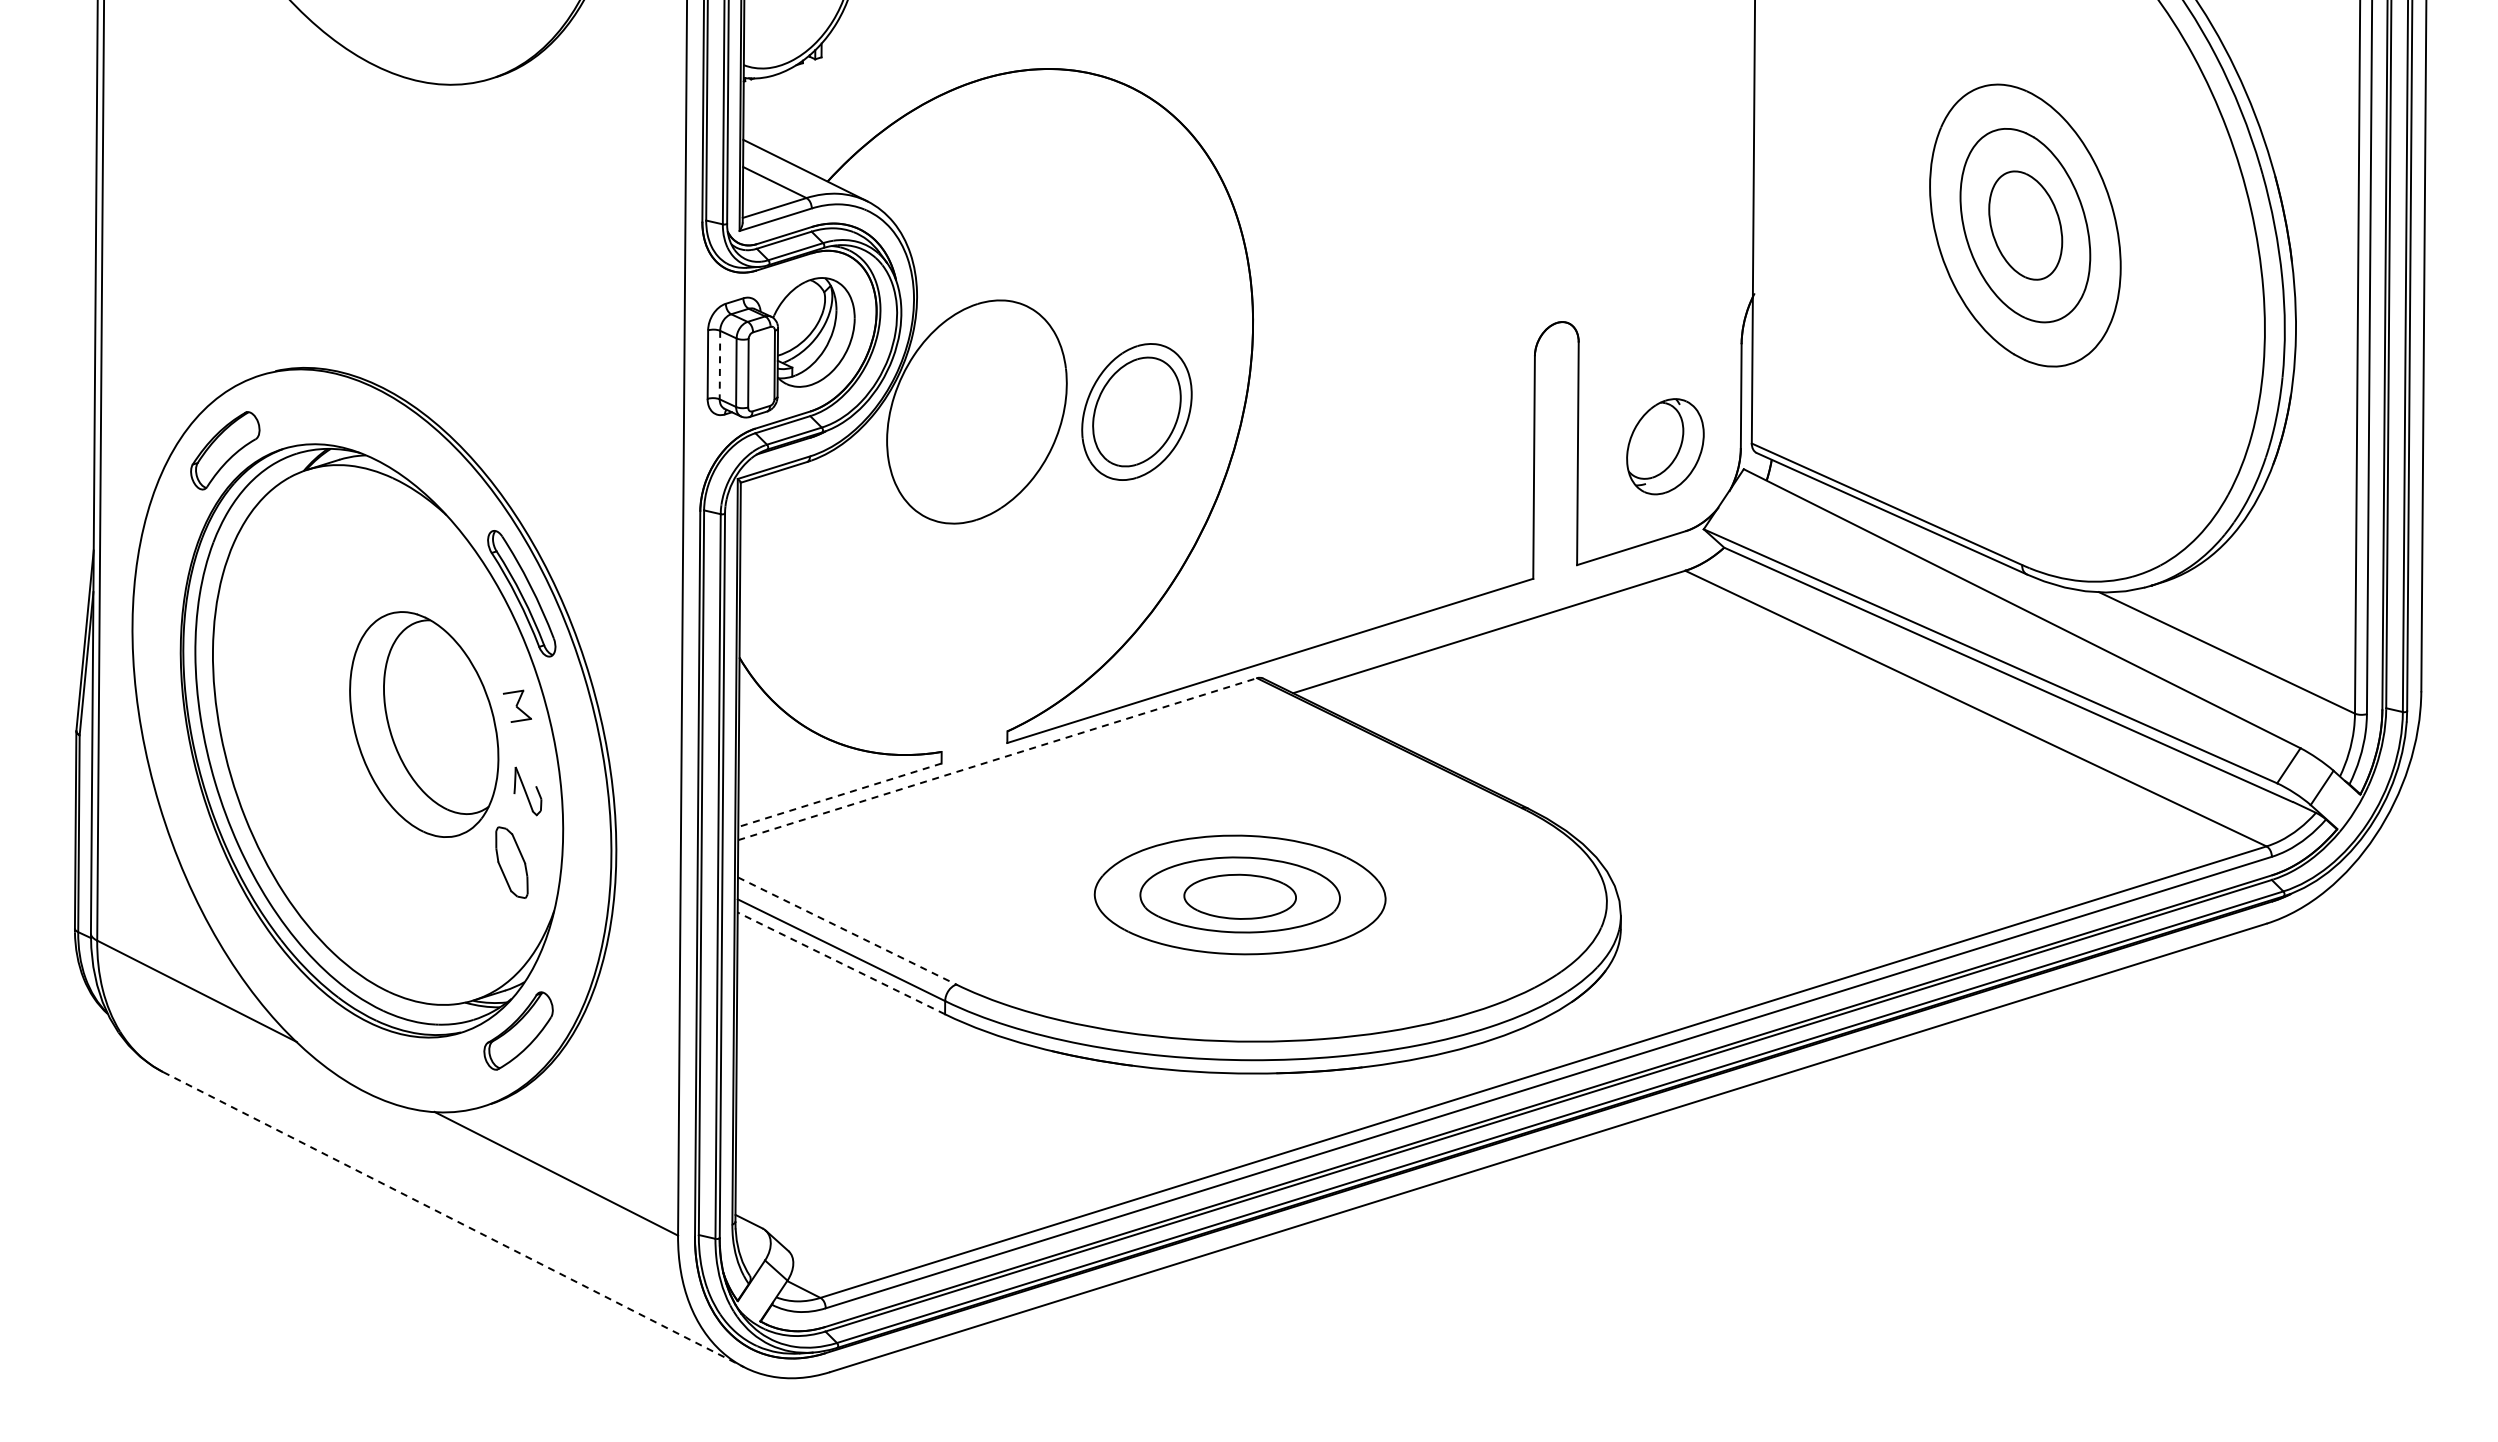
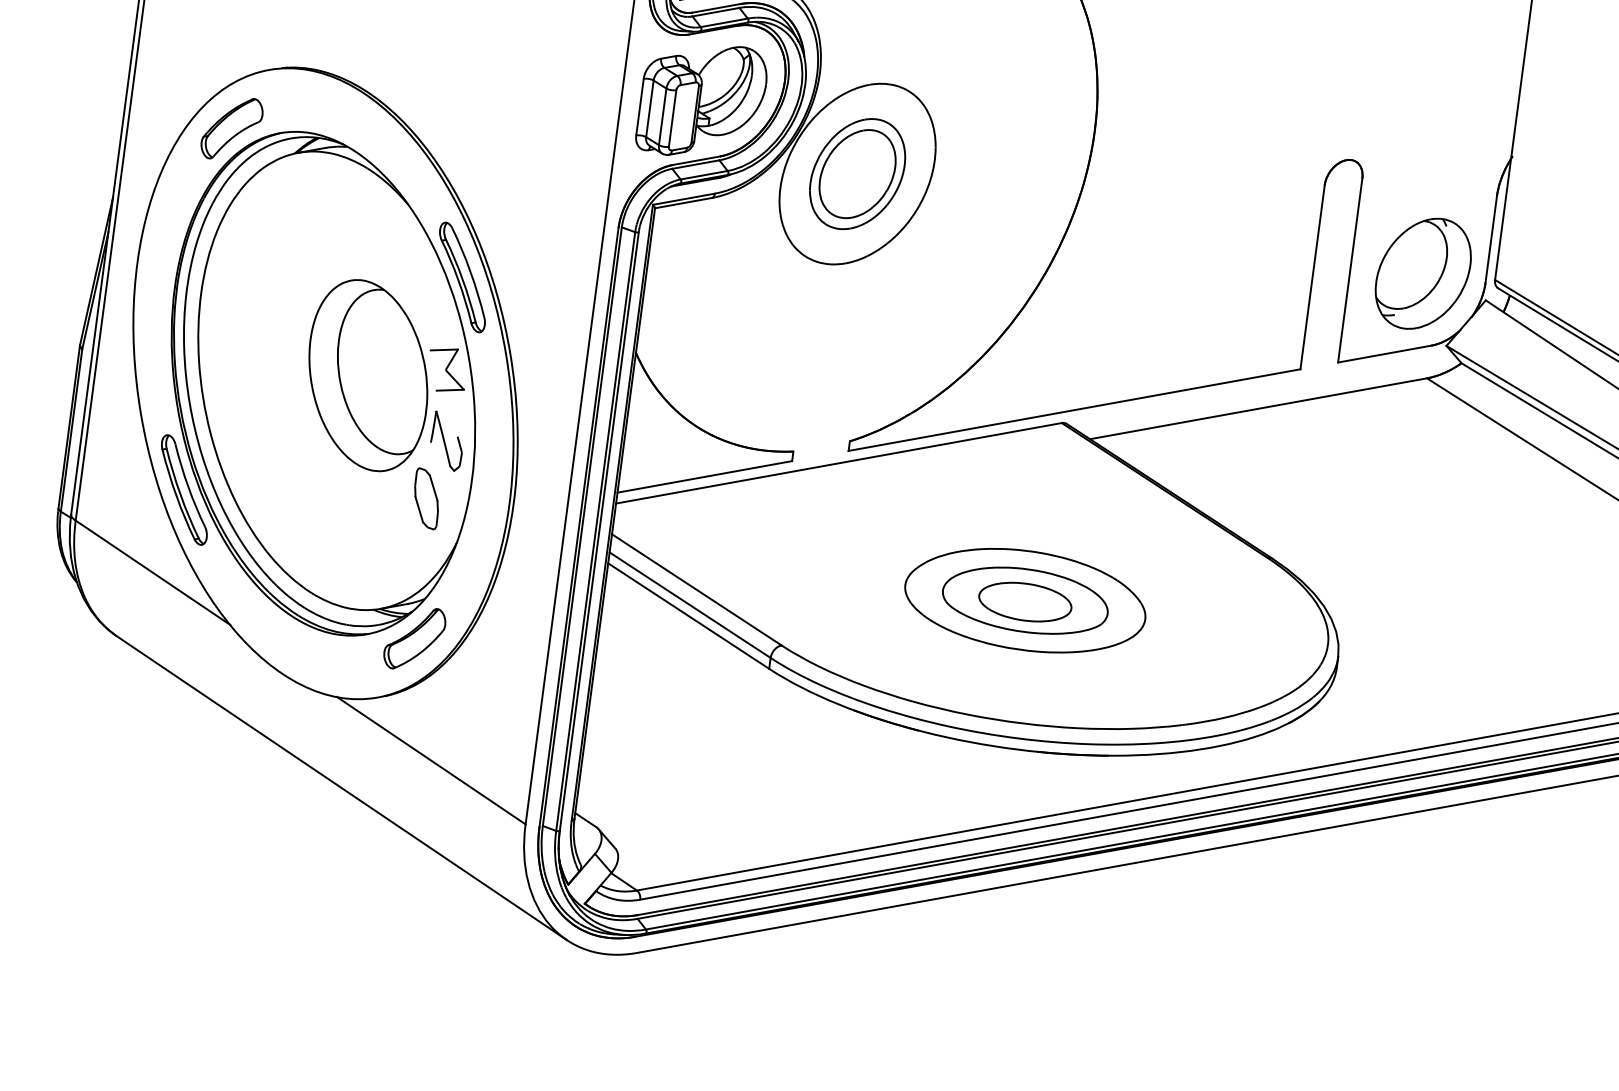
line: (719, 365) -> (649, 109), dashed -> solid
part: (1136, 411) -> (857, 173), moved
part: (1665, 446) -> (1423, 273), size x1.43
part: (517, 706) -> (447, 370), size x1.67
line: (997, 759) -> (838, 463), dashed -> solid
part: (527, 791) -> (446, 441), size x1.43
line: (839, 795) -> (704, 477), dashed -> solid
part: (221, 887) -> (183, 489), added
line: (847, 931) -> (697, 590), dashed -> solid
line: (840, 963) -> (687, 616), dashed -> solid
line: (453, 1219) -> (341, 787), dashed -> solid

